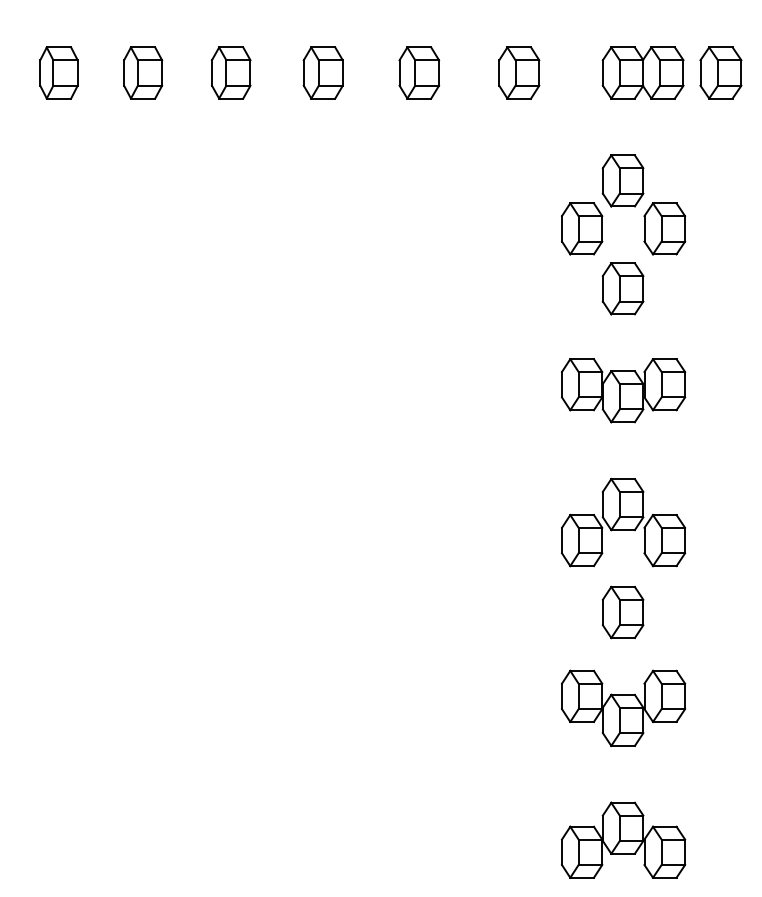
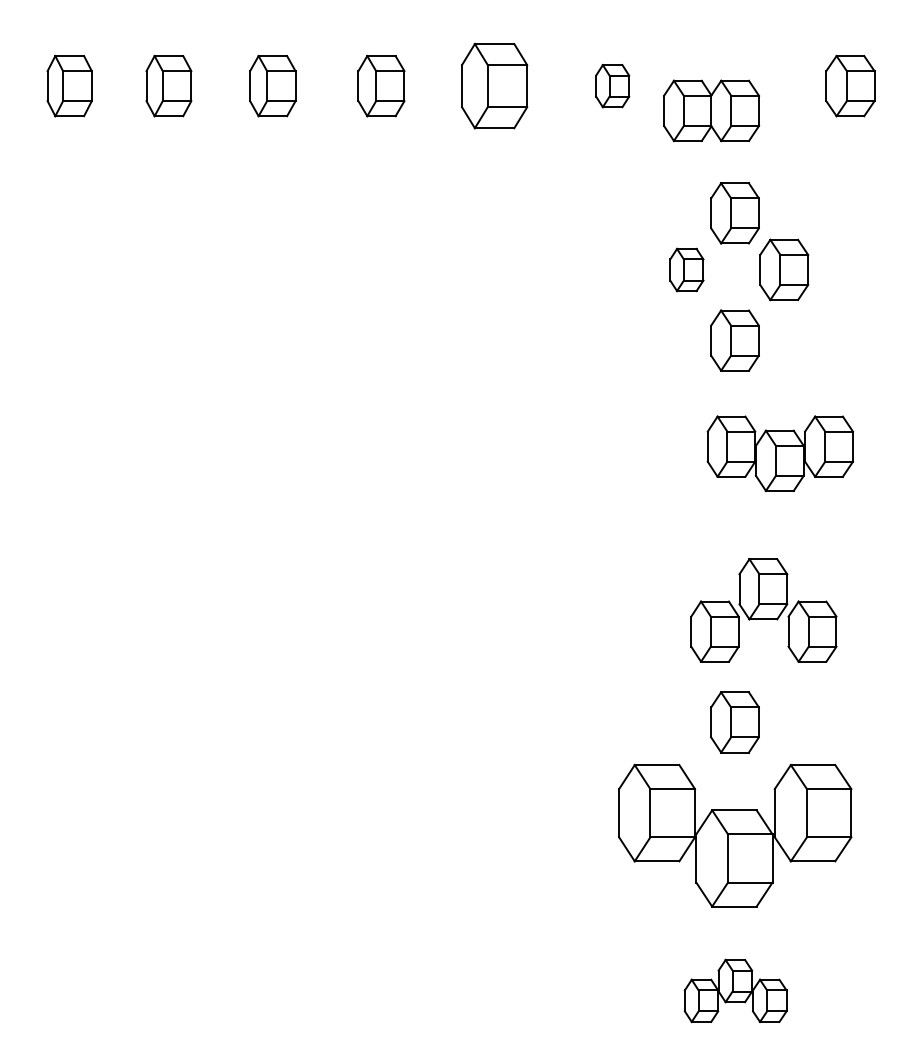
part: (419, 72) -> (494, 85), size x1.4
part: (519, 72) -> (612, 85), size x0.7
part: (642, 72) -> (710, 110), moved
part: (582, 228) -> (687, 269), size x0.7
part: (623, 390) -> (780, 453), moved
part: (623, 522) -> (763, 610), moved
part: (623, 707) -> (735, 834), size x1.6
part: (623, 839) -> (735, 990), size x0.7

